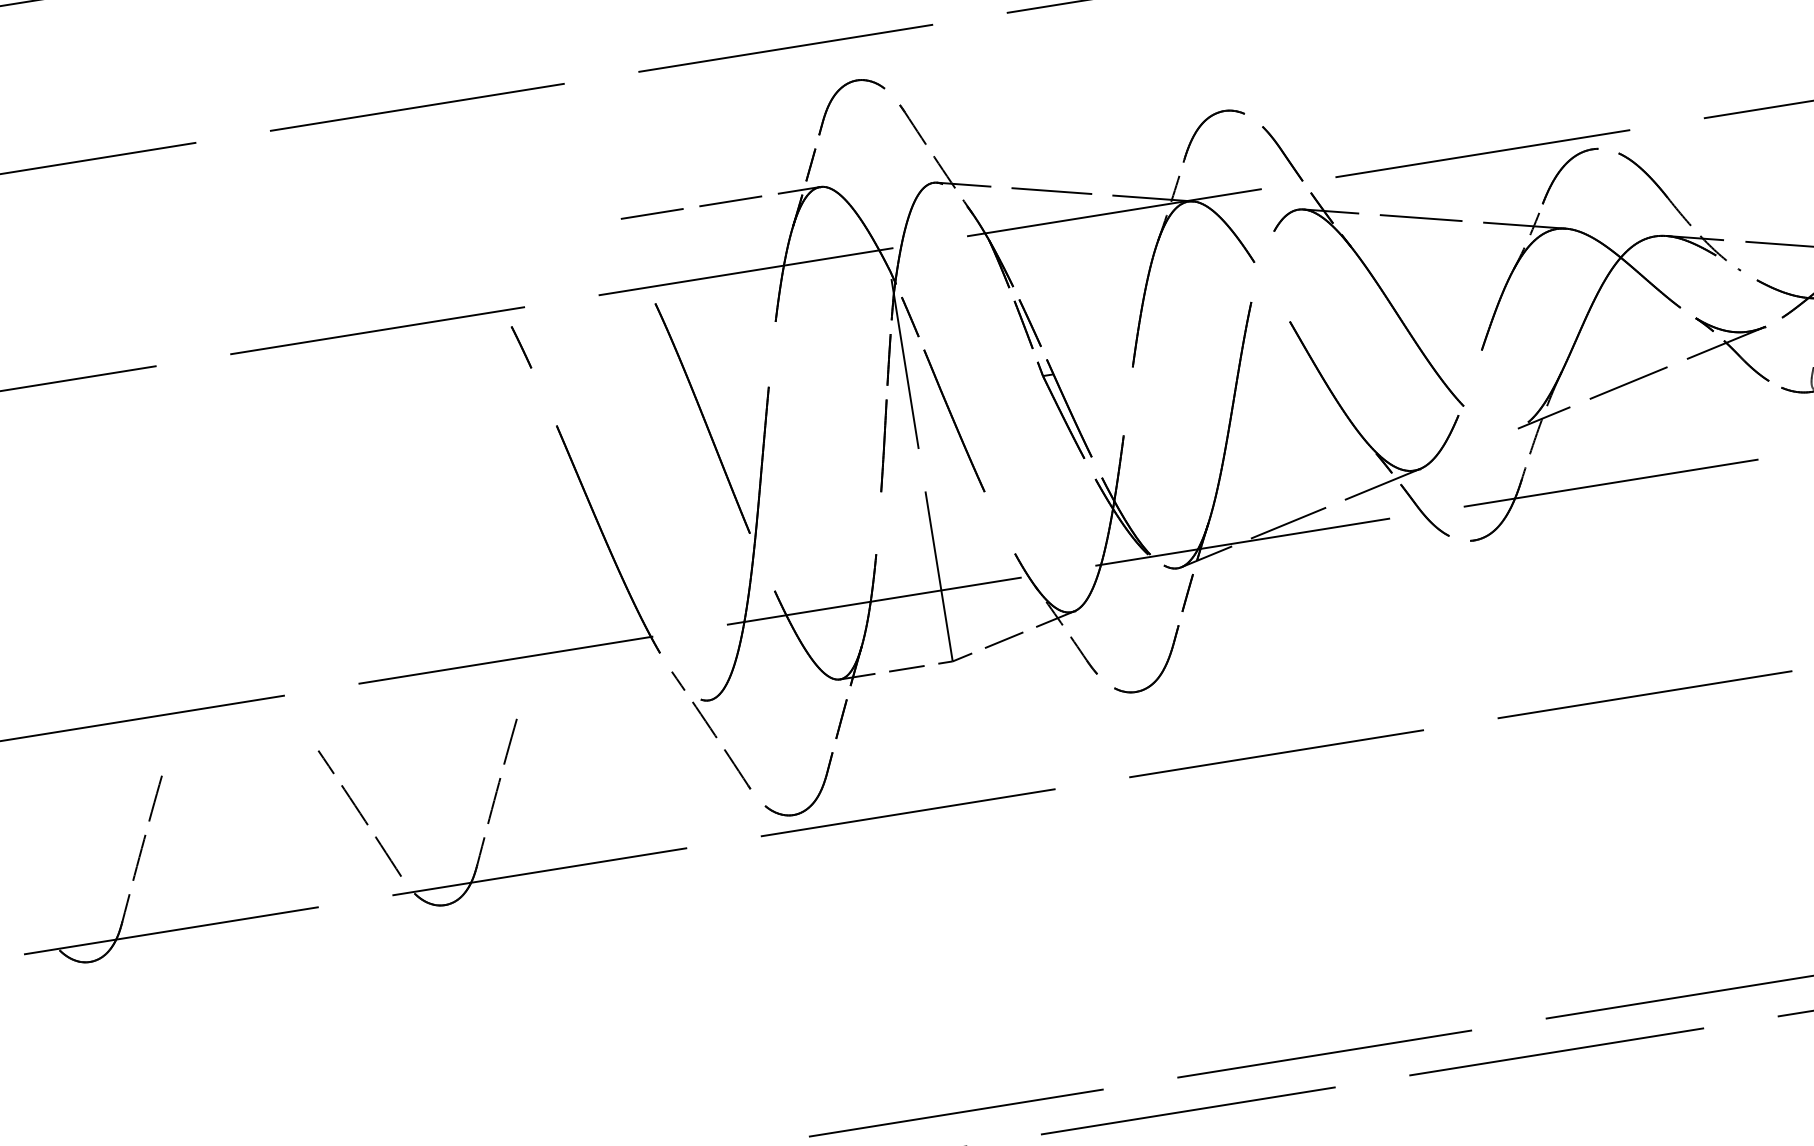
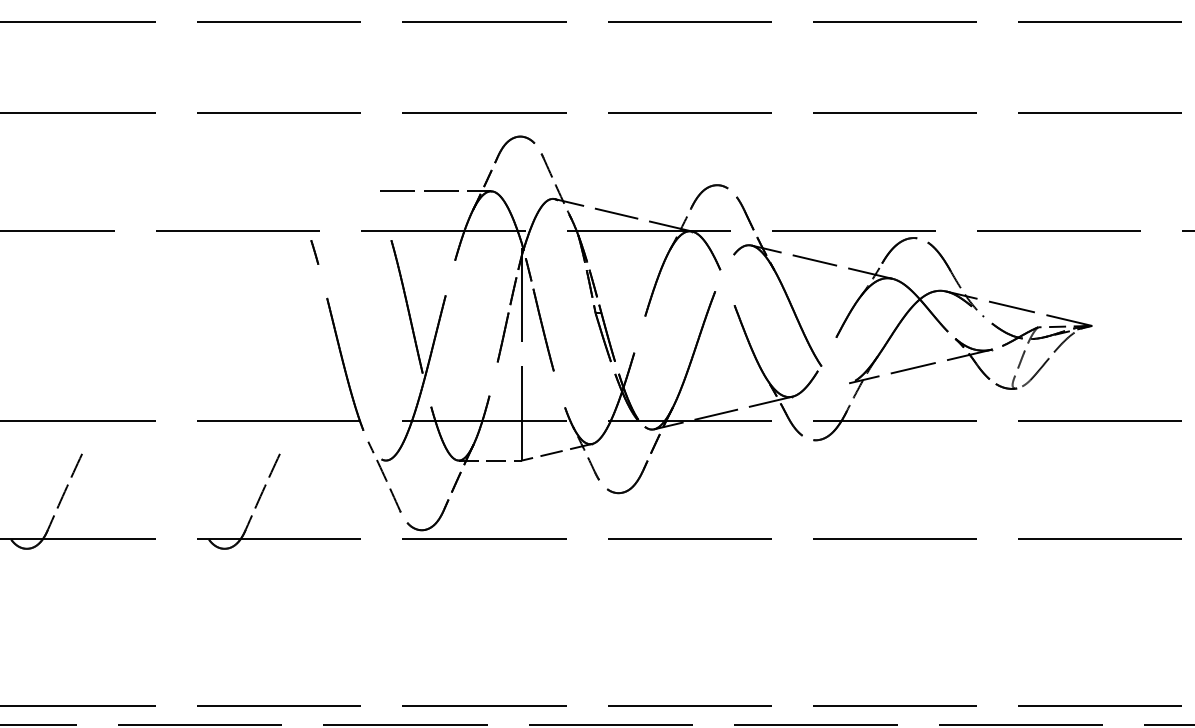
curve: (358, 813) -> (185, 491), removed

